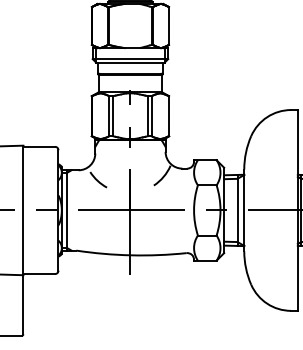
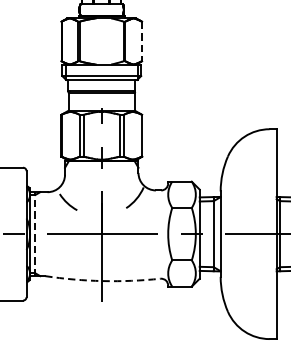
line: (168, 26) -> (141, 41), solid -> dashed
line: (66, 209) -> (34, 233), solid -> dashed
arc: (131, 255) -> (102, 281), solid -> dashed

